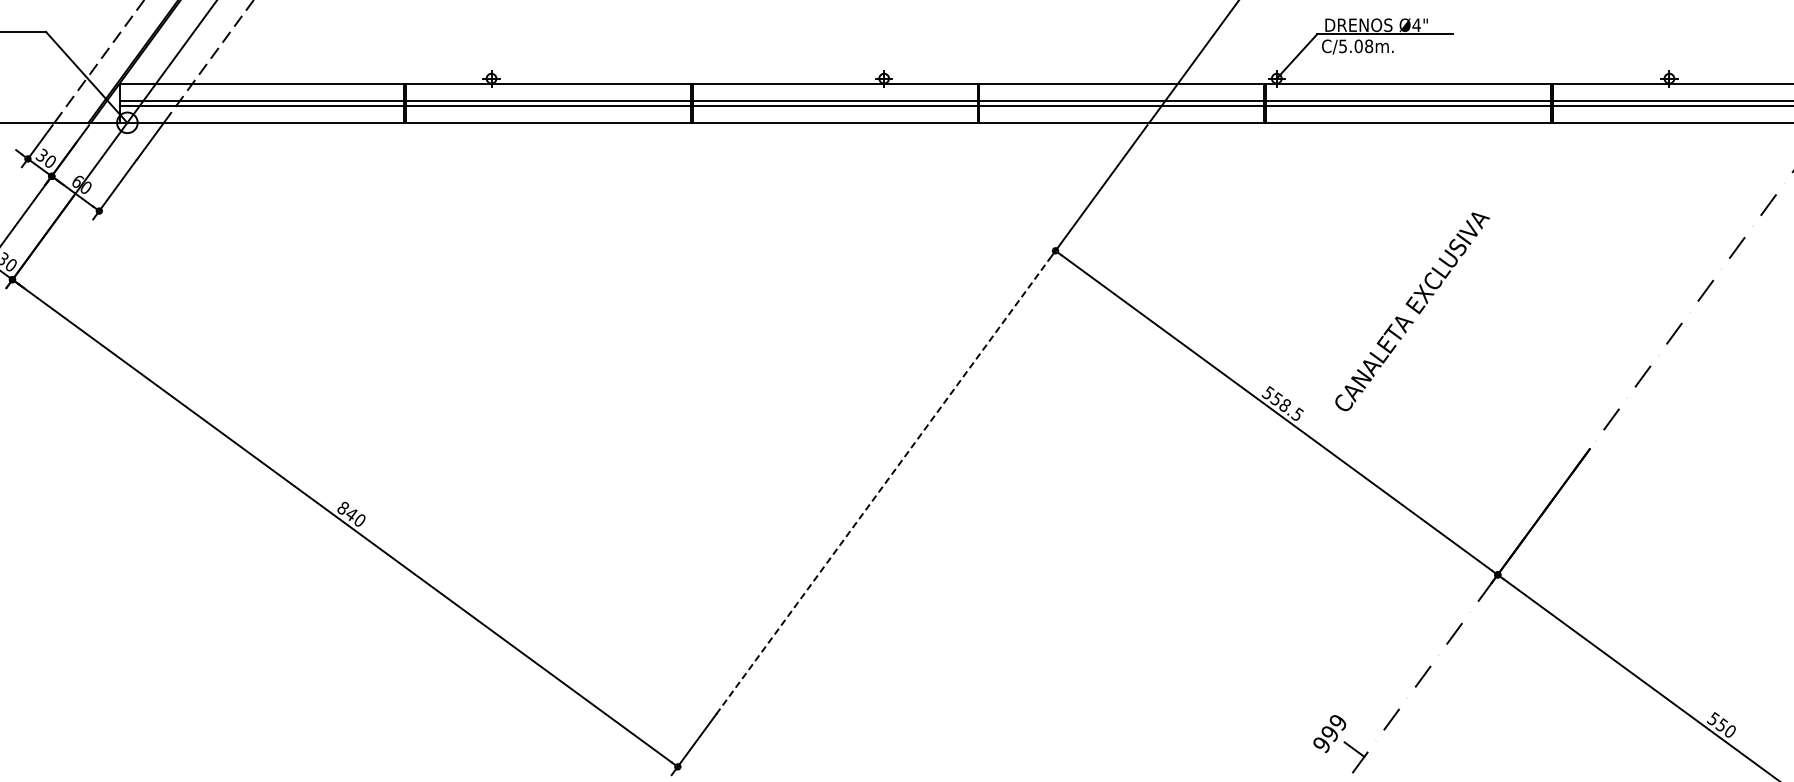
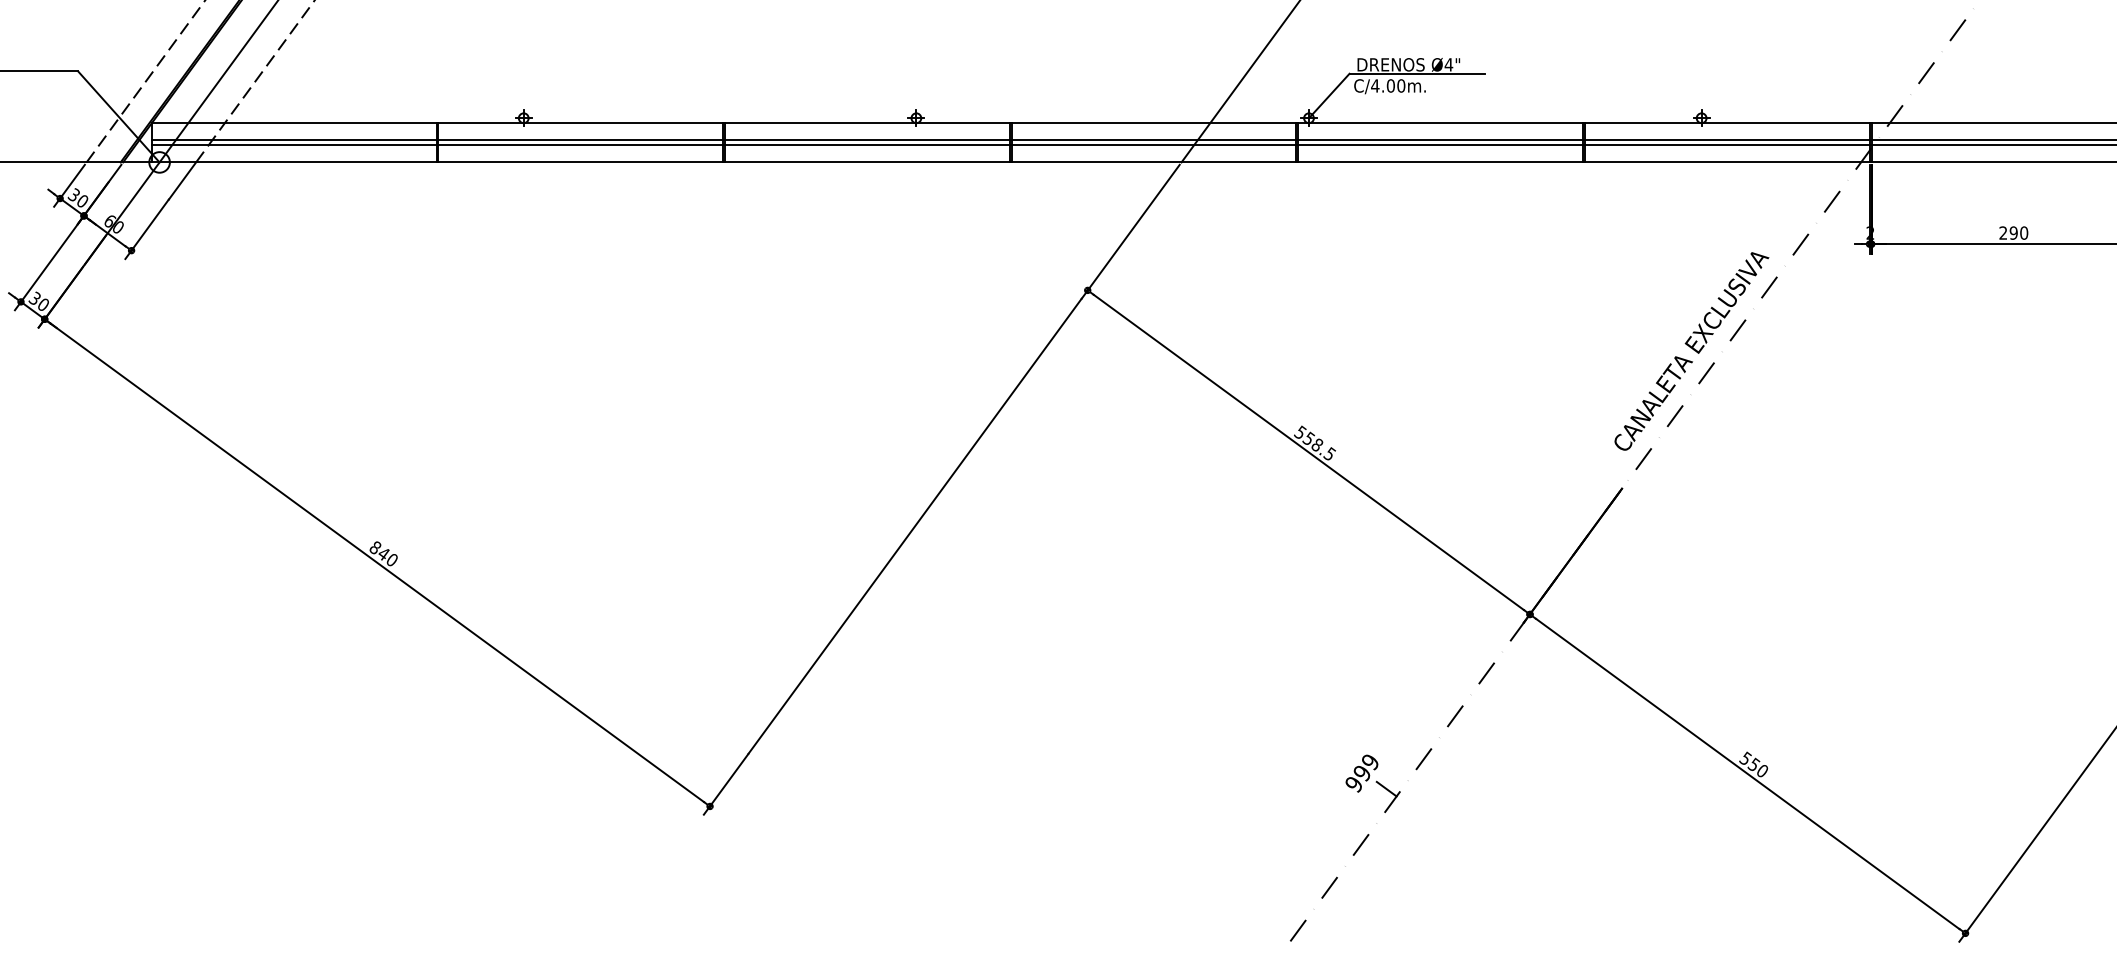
text: (1356, 45) -> (1388, 85), C/5.08m. -> C/4.00m.
text: (1412, 311) -> (1691, 351), moved
line: (883, 485) -> (915, 525), dashed -> solid

